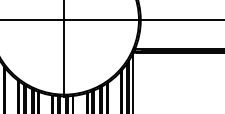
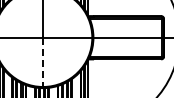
line: (65, 59) -> (43, 63), solid -> dashed

